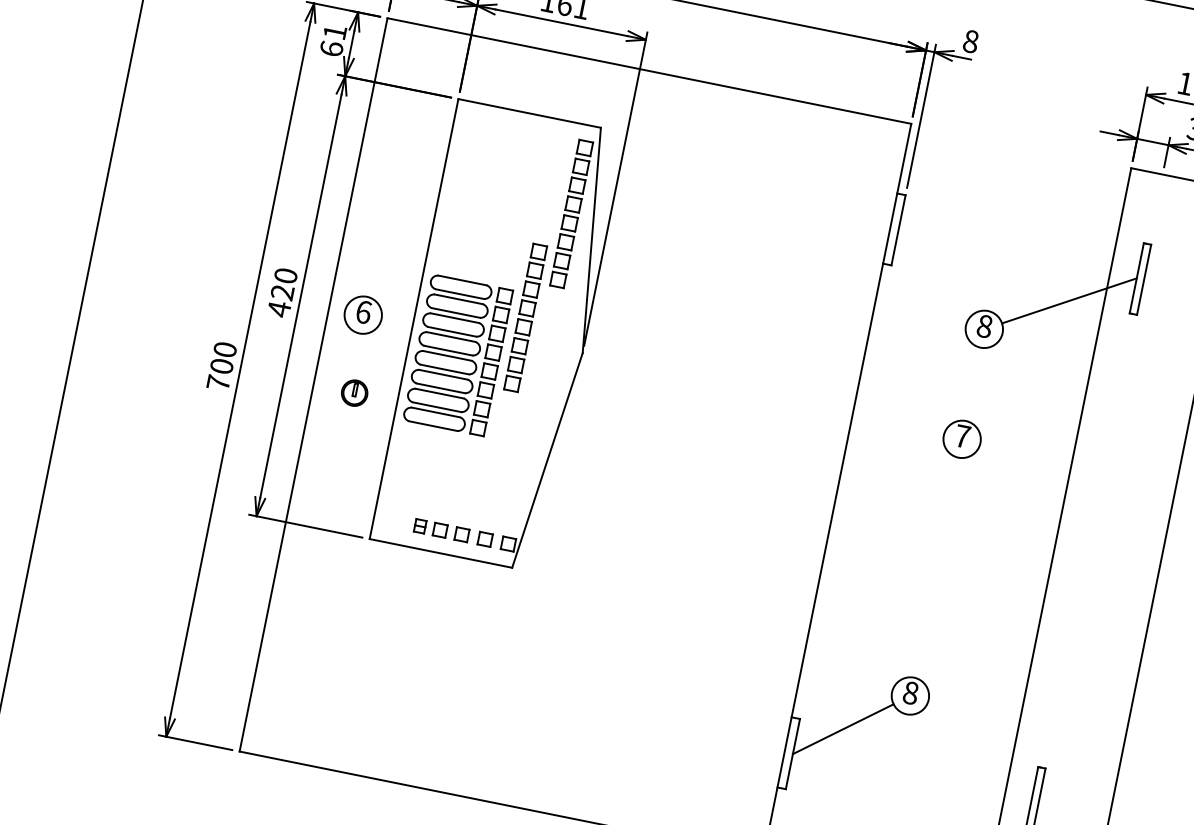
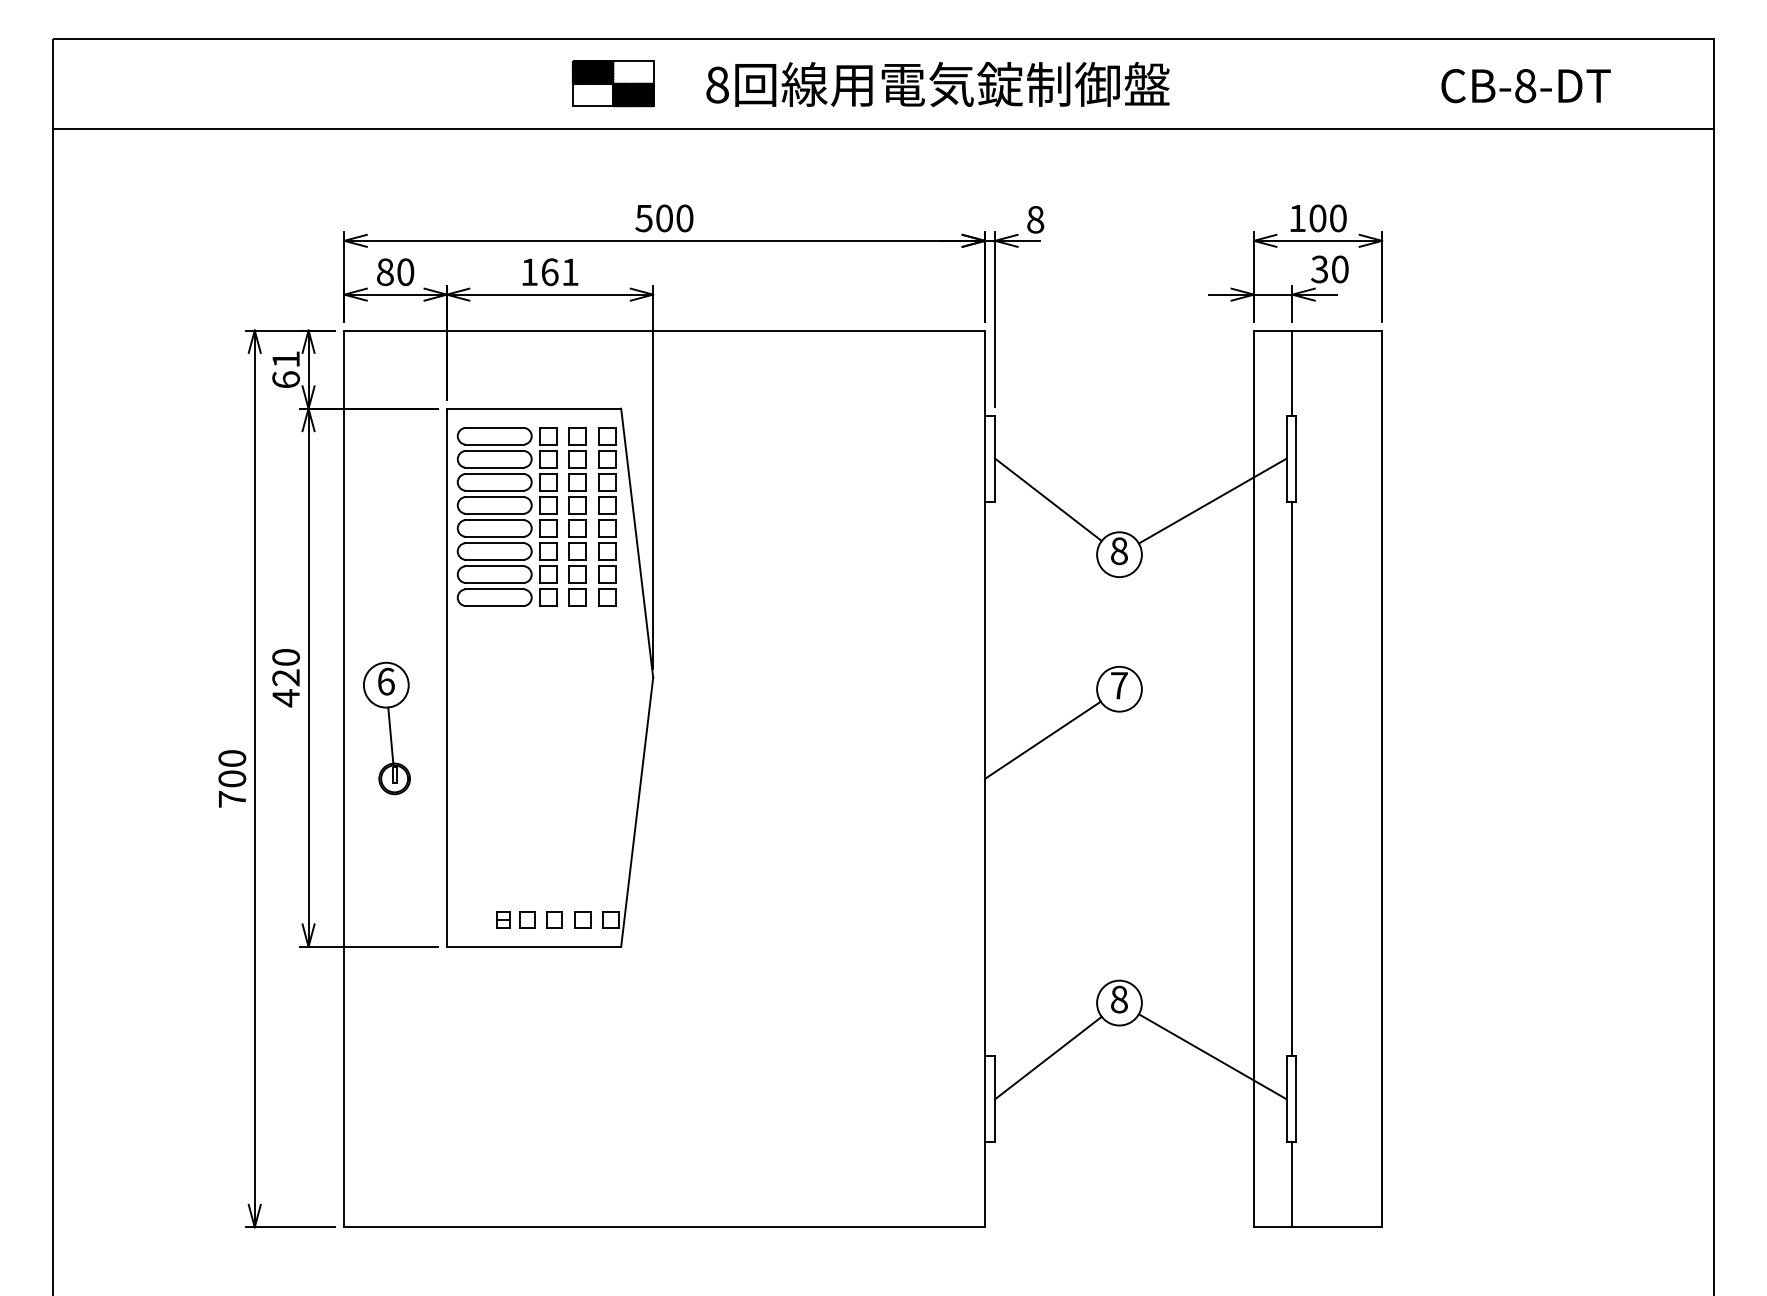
line: (1155, 208) -> (1292, 372), added
line: (935, 272) -> (1048, 499), added
part: (525, 317) -> (577, 516), moved
part: (457, 354) -> (506, 516), moved
line: (358, 356) -> (390, 735), added
line: (890, 467) -> (1042, 739), added
line: (1088, 540) -> (1292, 778), added
line: (977, 755) -> (1212, 1056), added

